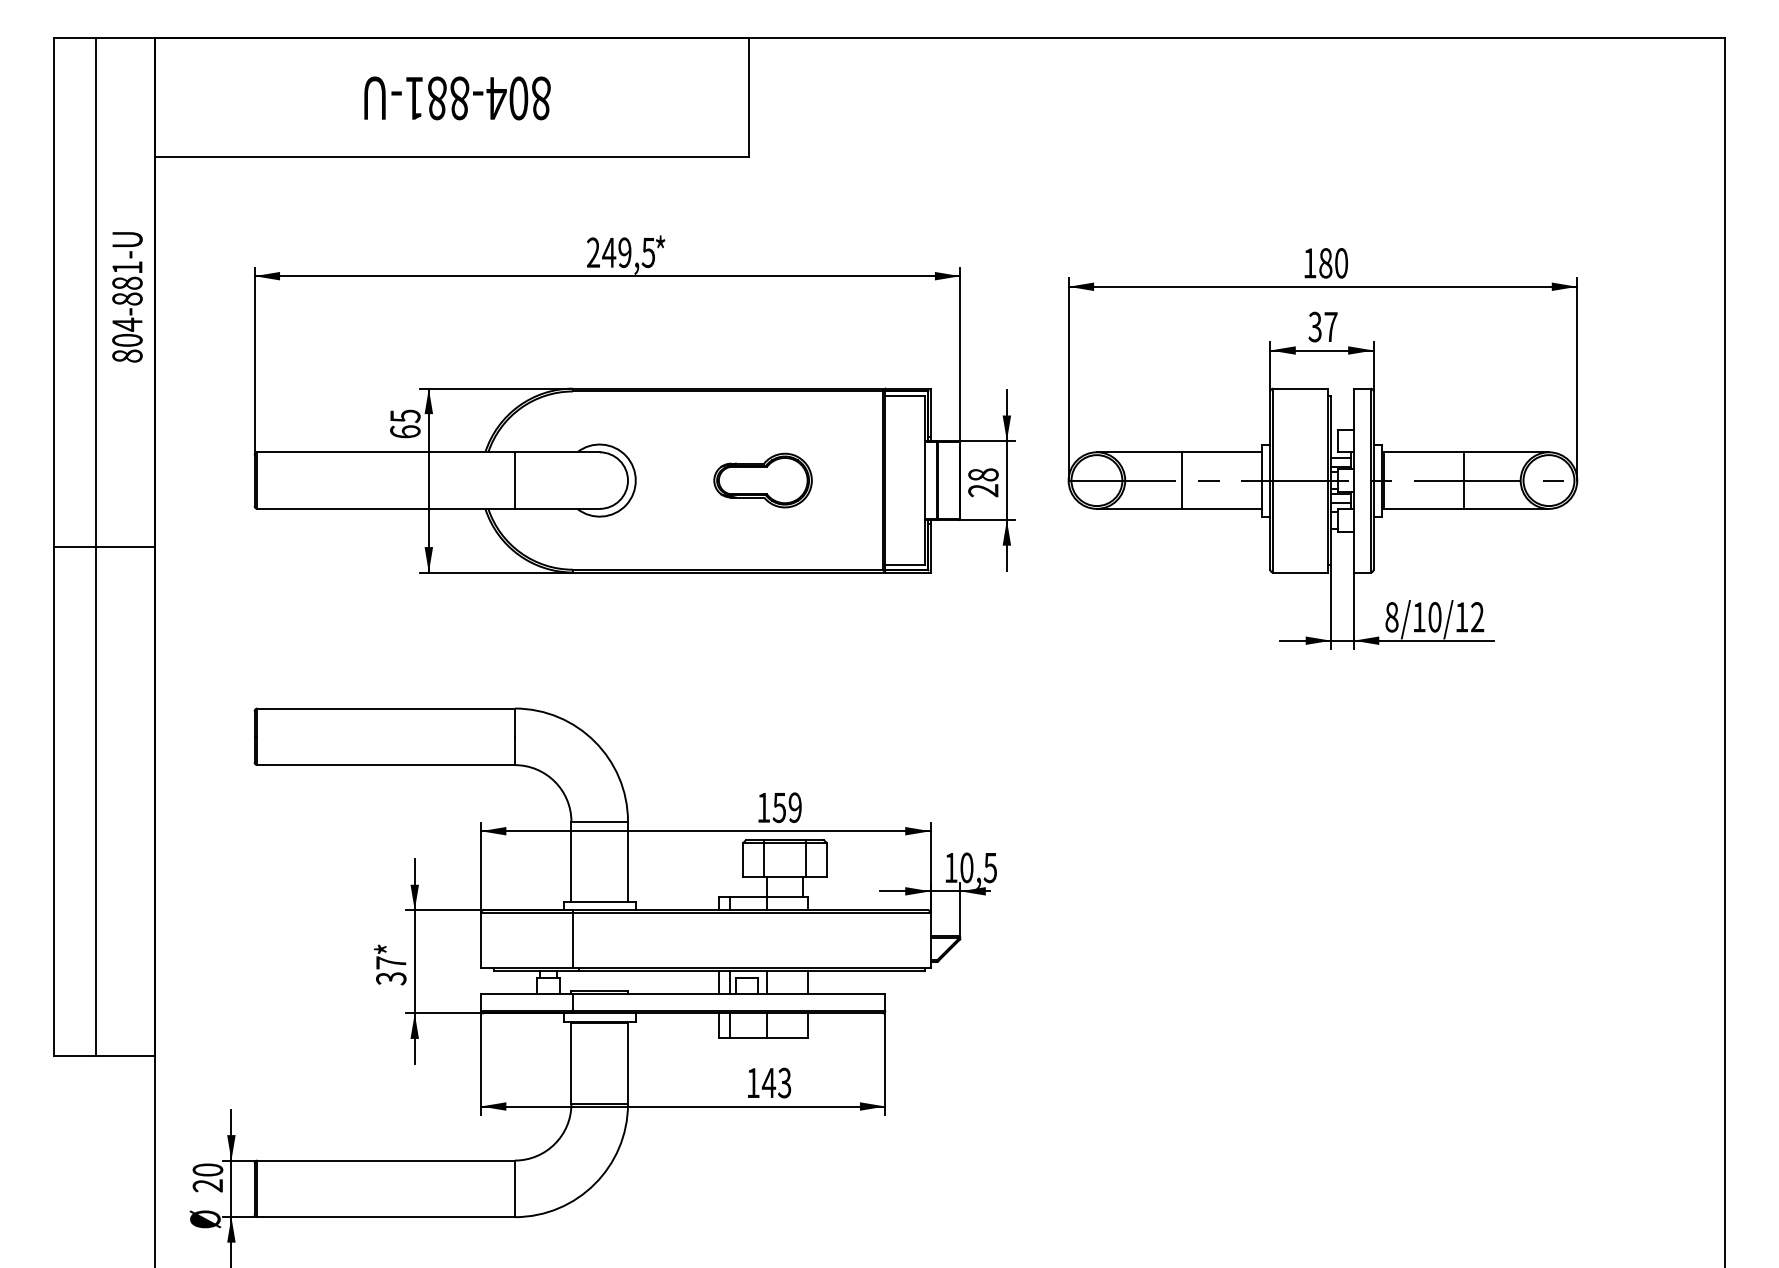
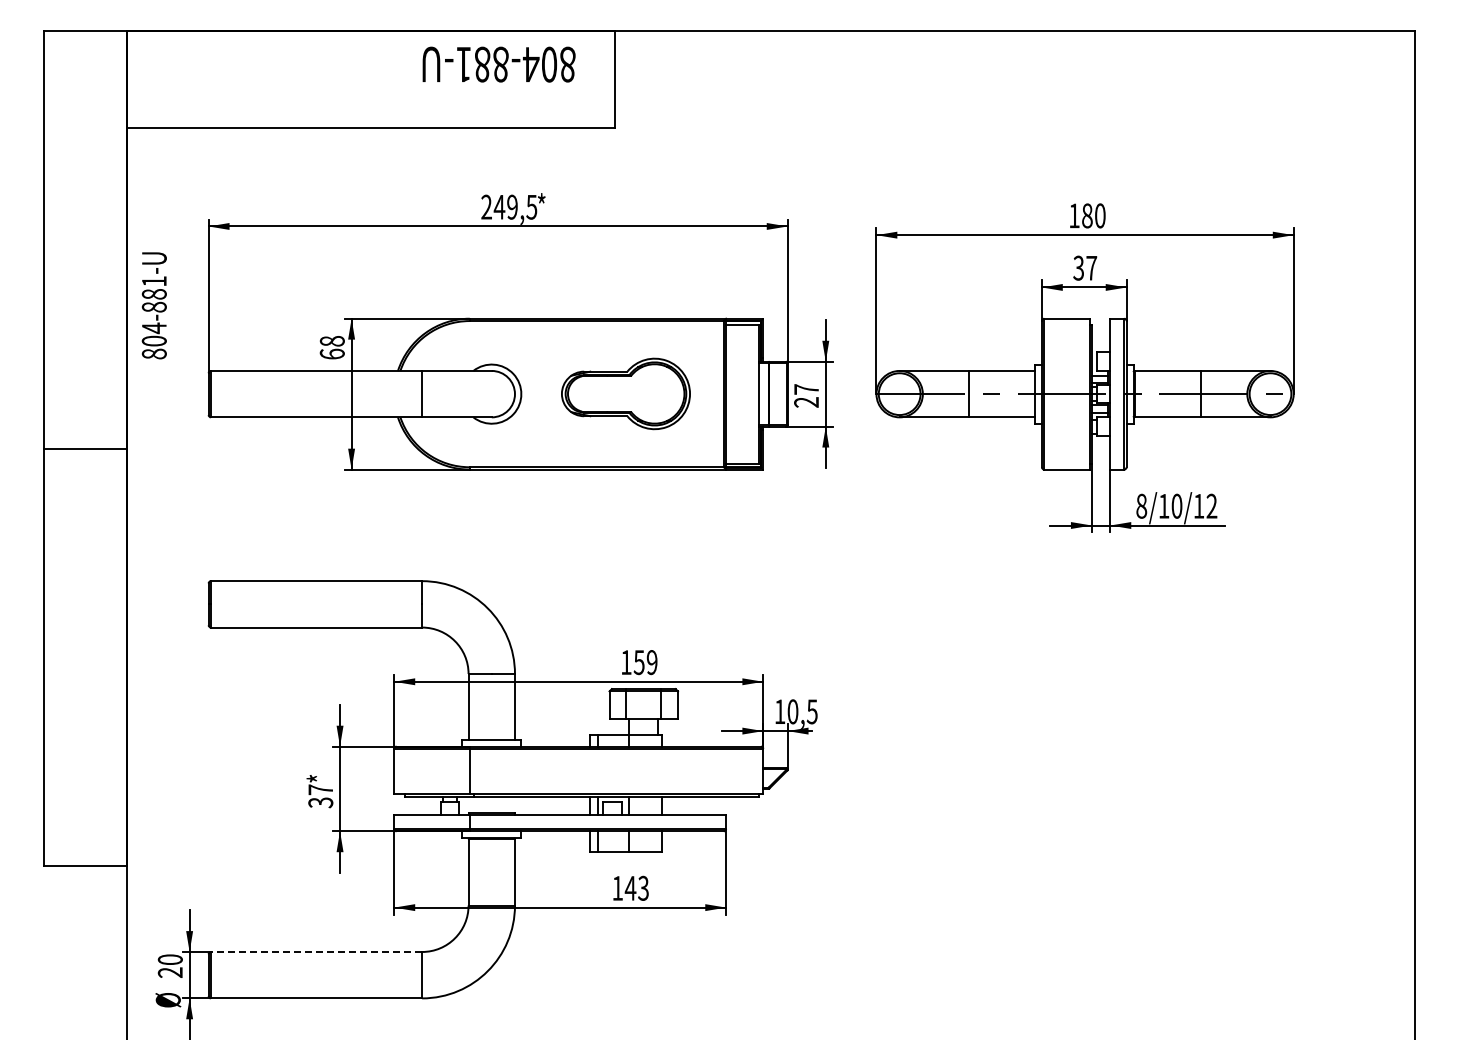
text: (456, 98) -> (498, 64), moved
text: (126, 296) -> (153, 305), moved
text: (404, 416) -> (331, 341), 65 -> 68
text: (983, 474) -> (806, 389), 28 -> 27
part: (762, 481) -> (625, 394), size x1.6
line: (95, 546) -> (78, 448), removed
line: (386, 1159) -> (316, 951), solid -> dashed

